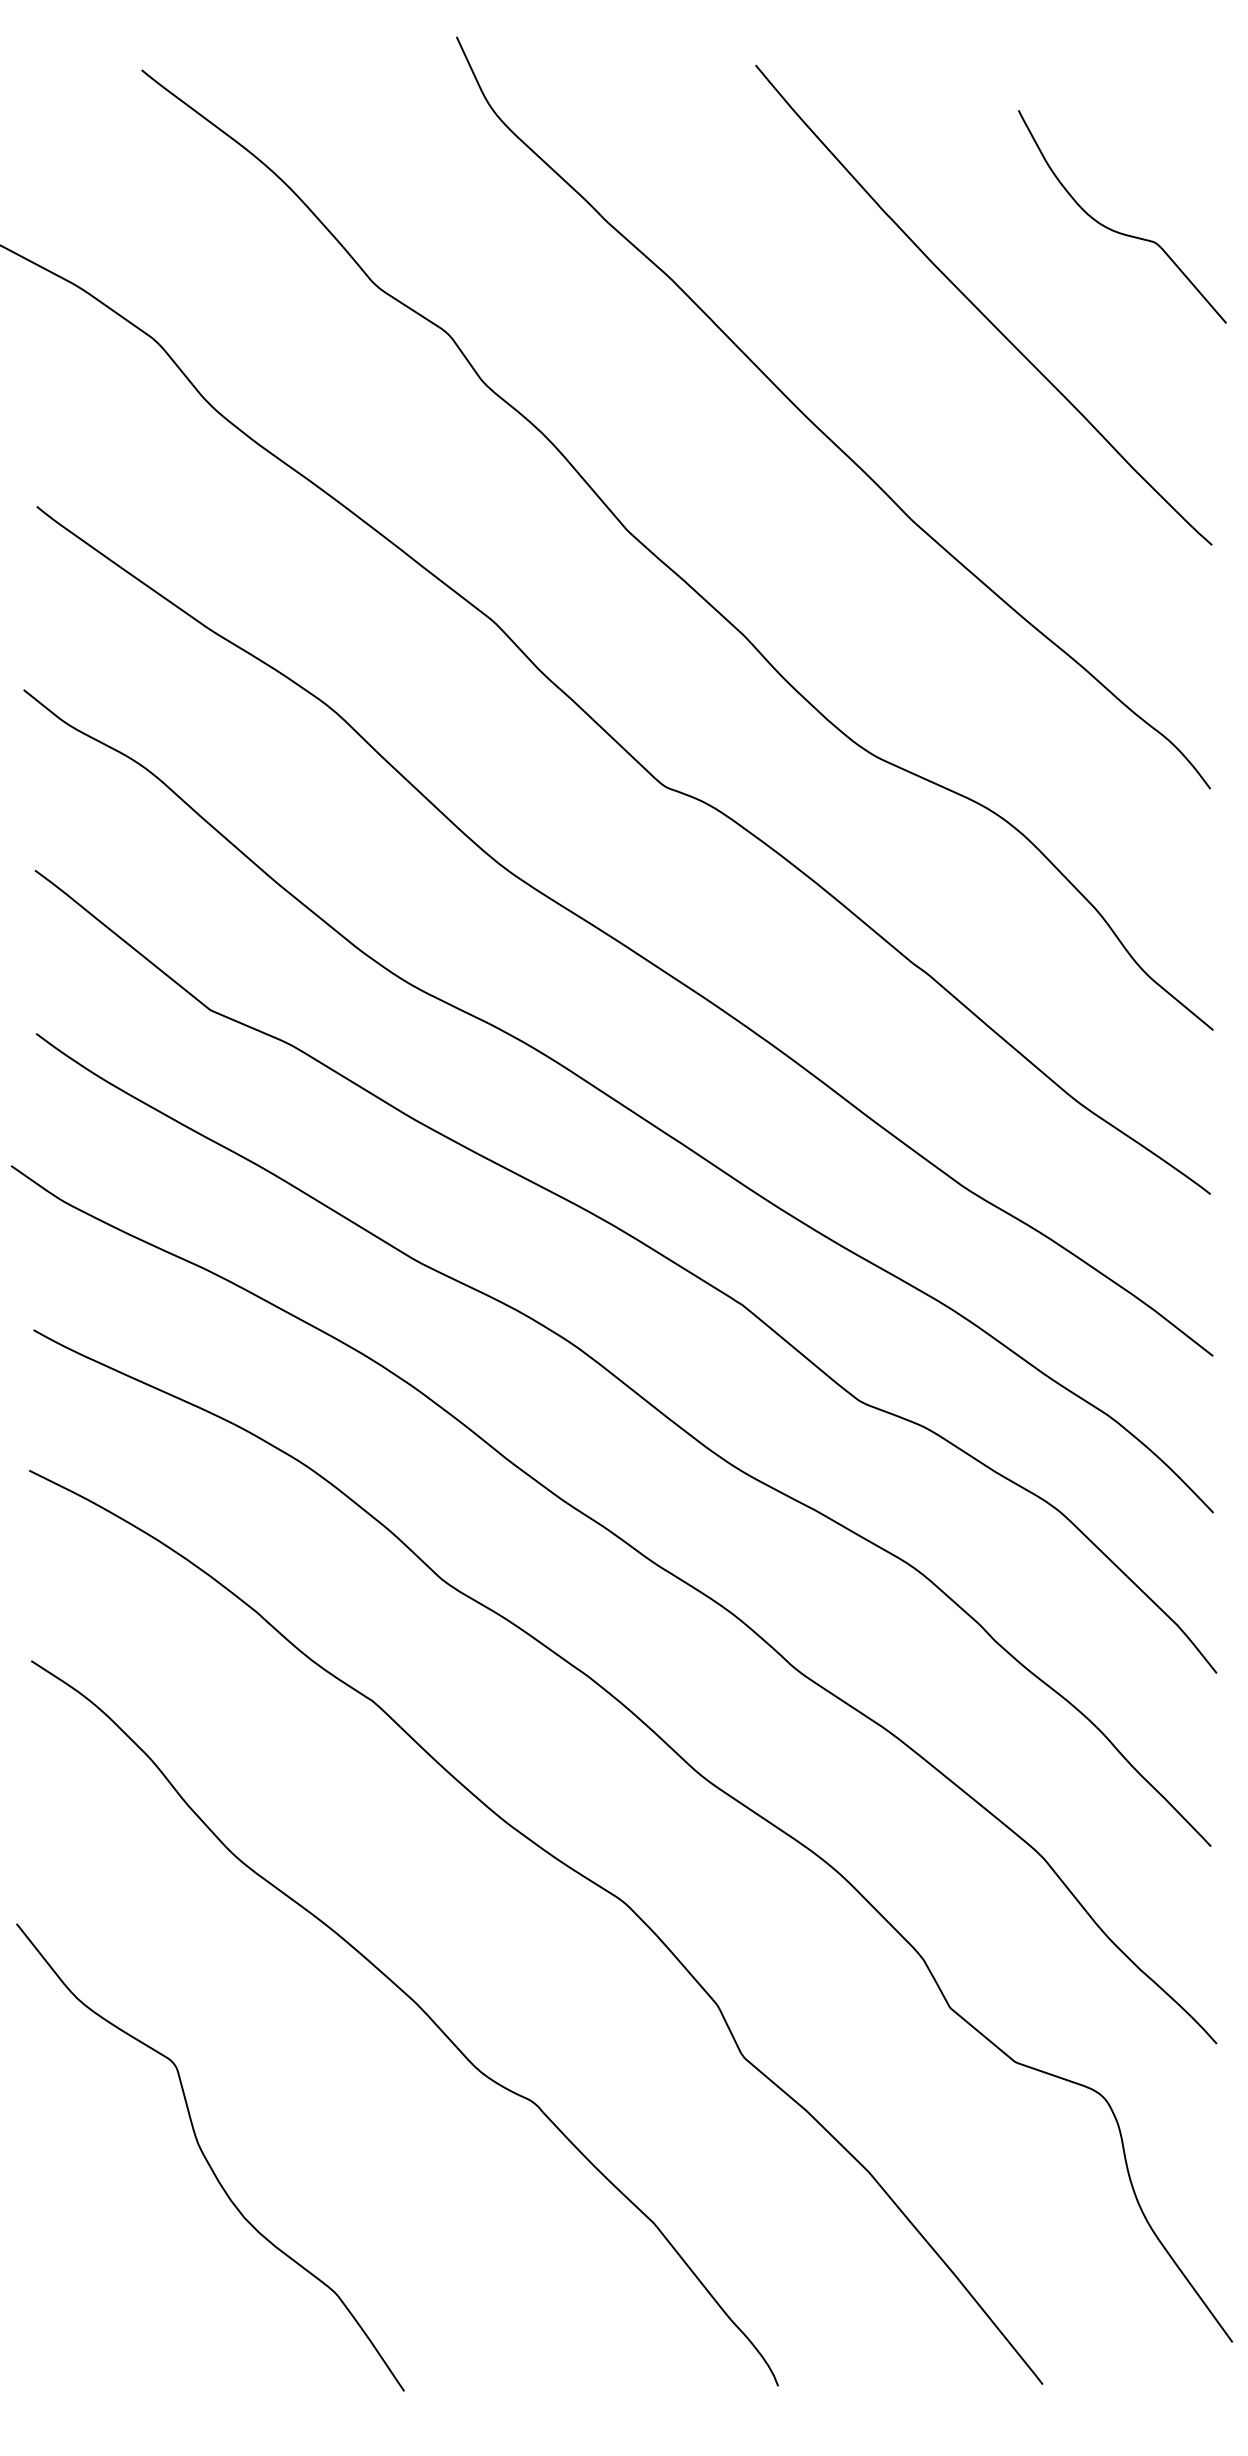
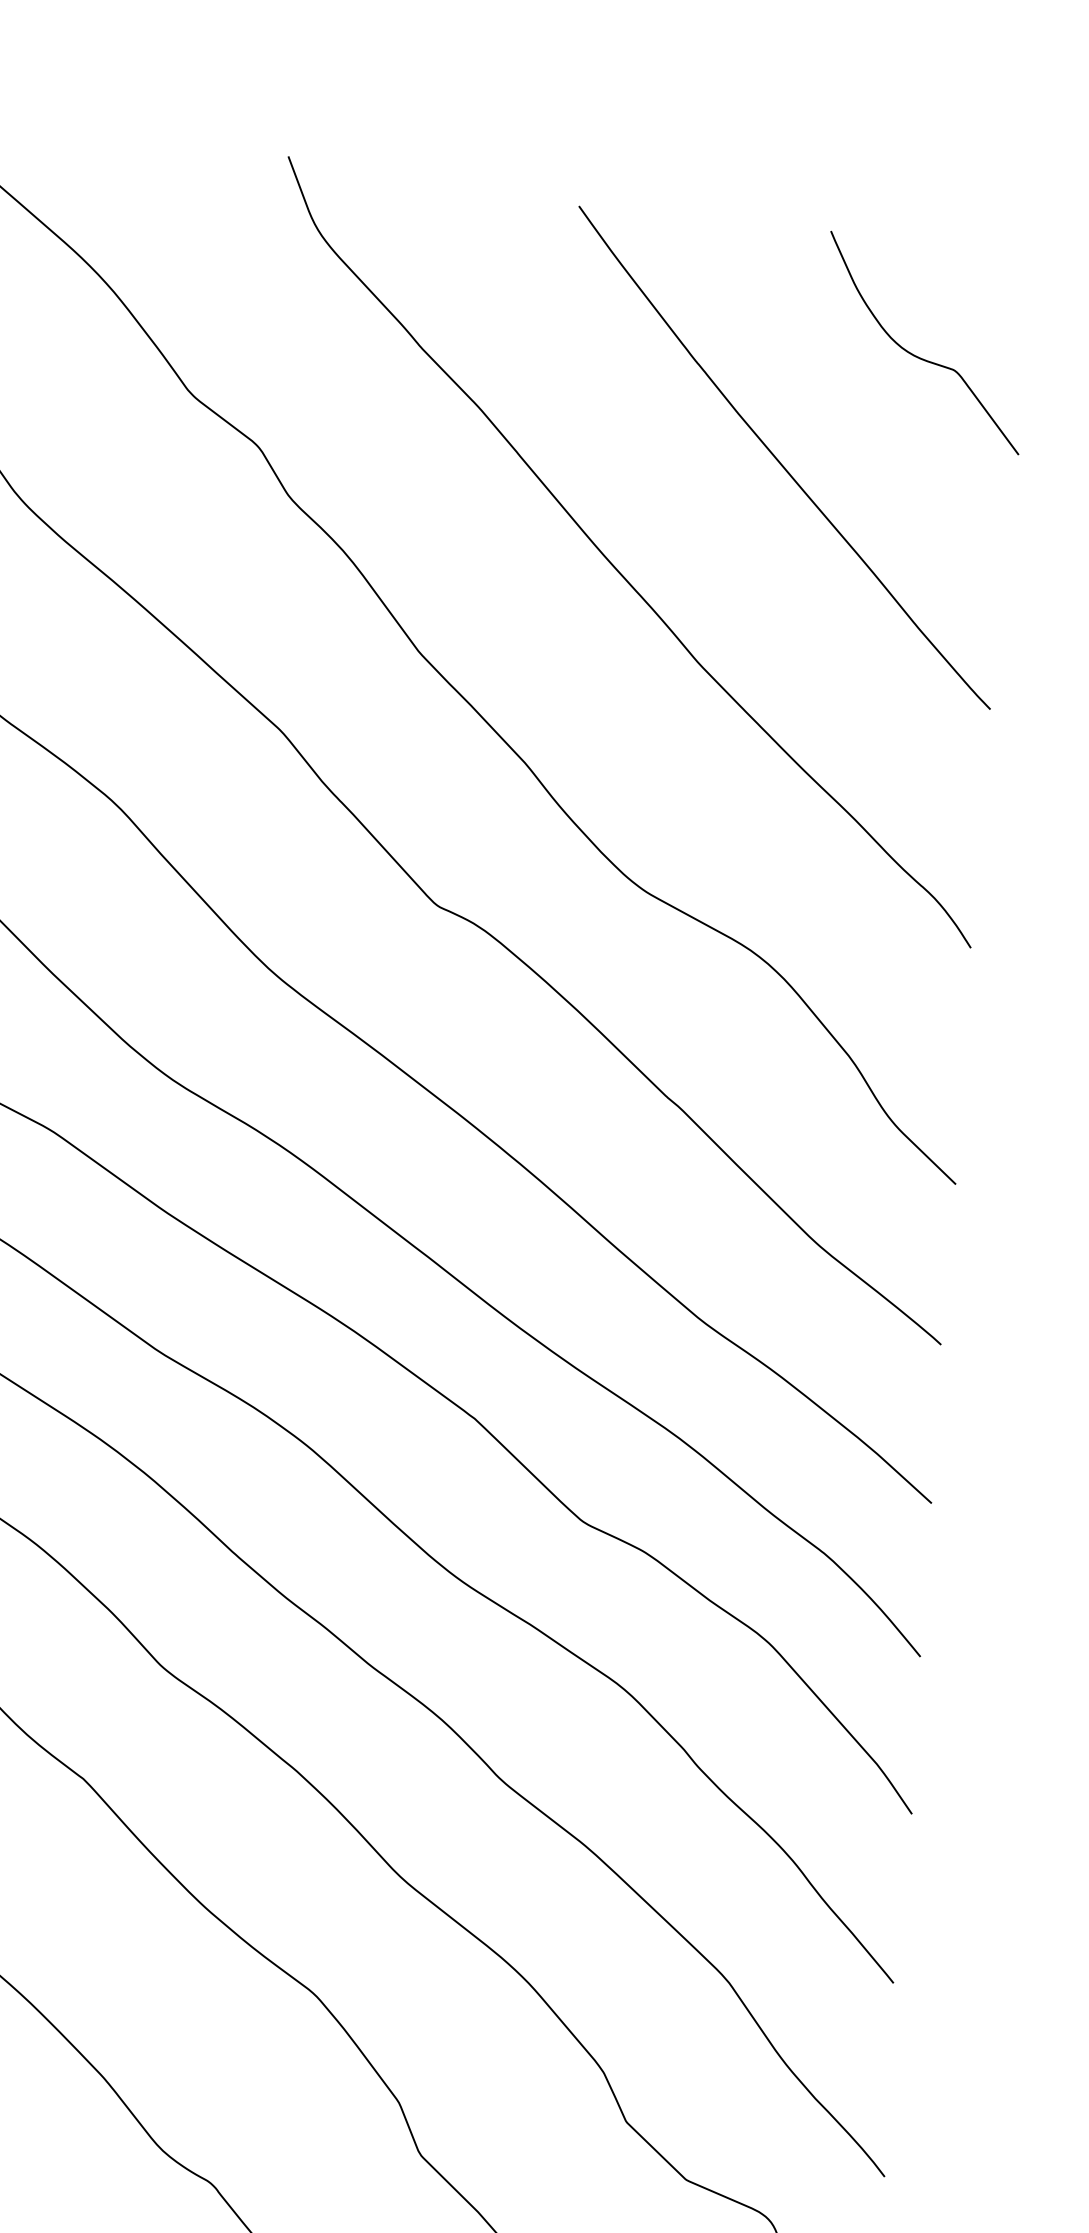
curve: (1118, 231) -> (919, 357), moved

